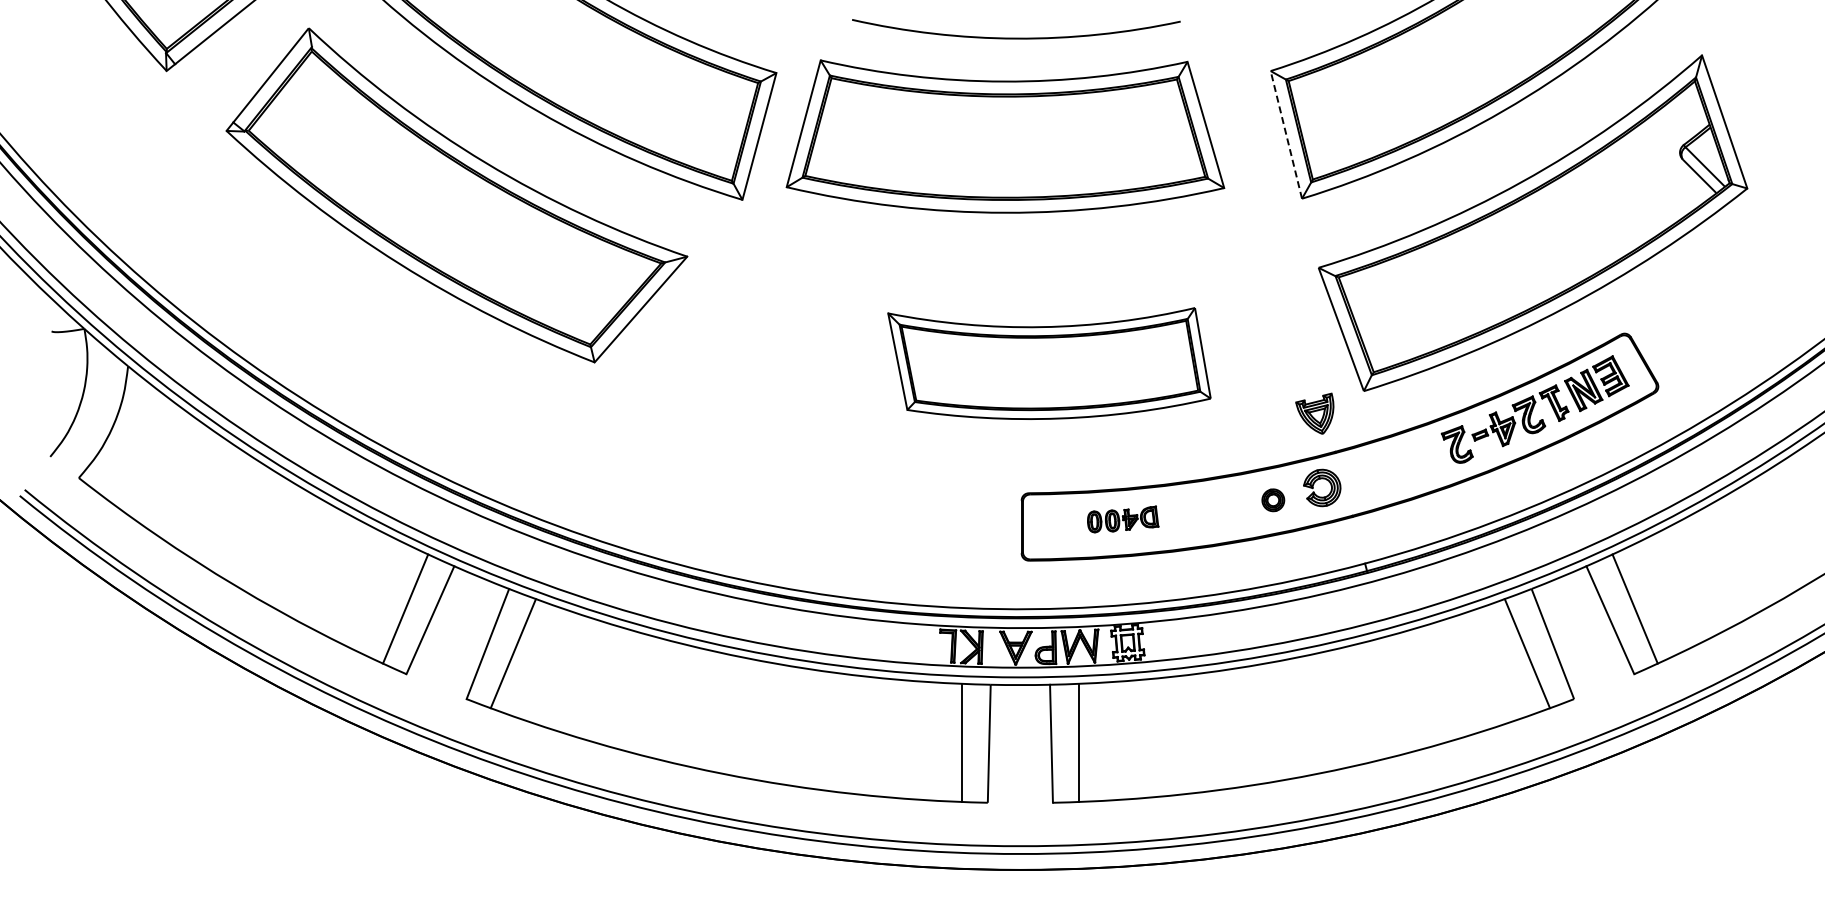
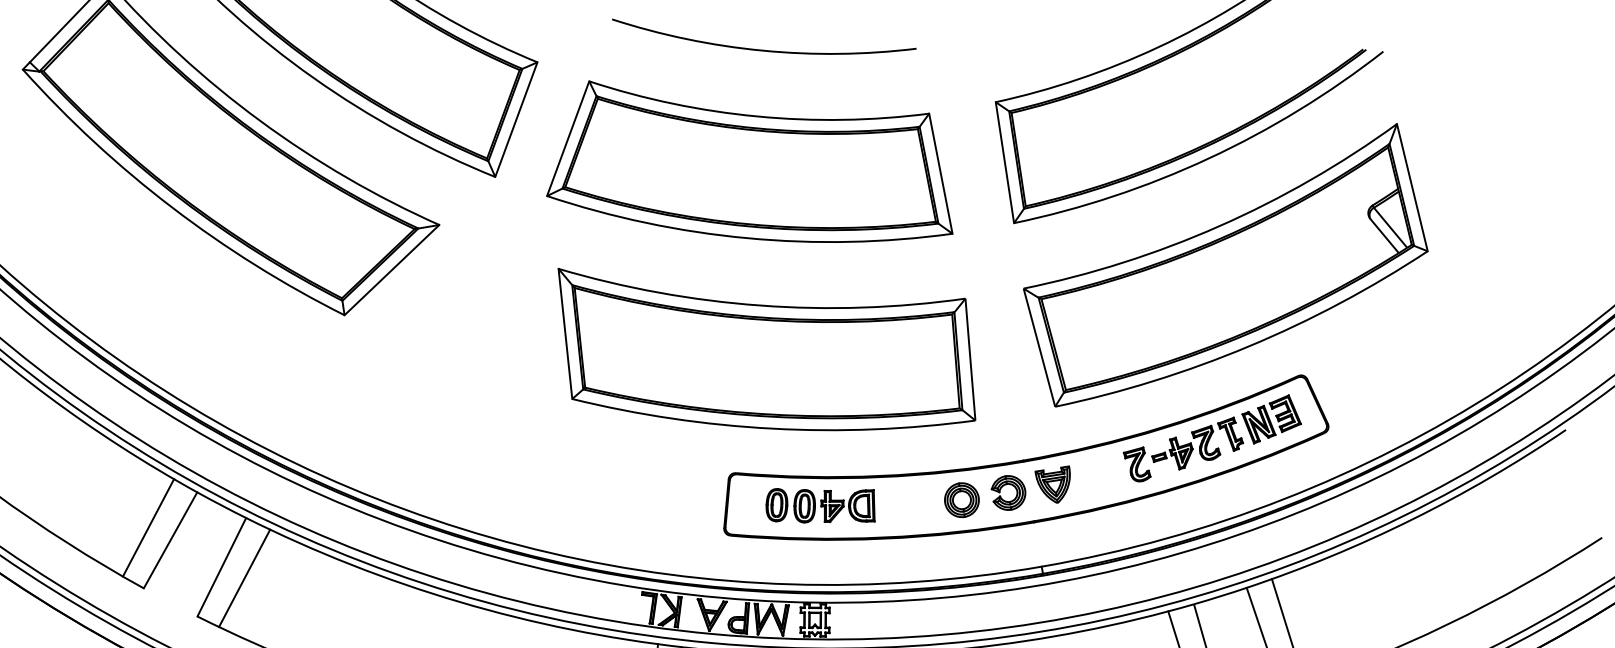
line: (1286, 134) -> (1005, 162), dashed -> solid
part: (1005, 136) -> (754, 167), moved
part: (1049, 363) -> (766, 354), size x1.43
part: (1314, 413) -> (1051, 483), moved
part: (1273, 500) -> (962, 500), size x1.67
part: (1122, 519) -> (820, 505), size x1.67

